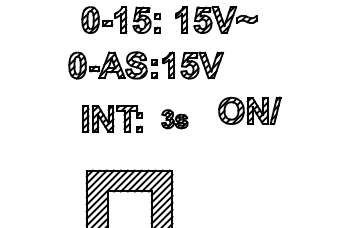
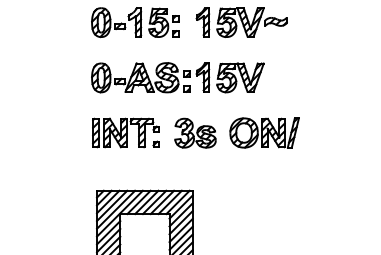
part: (146, 65) -> (178, 77), moved
part: (249, 110) -> (264, 132), moved
part: (174, 119) -> (194, 133), size x1.43

